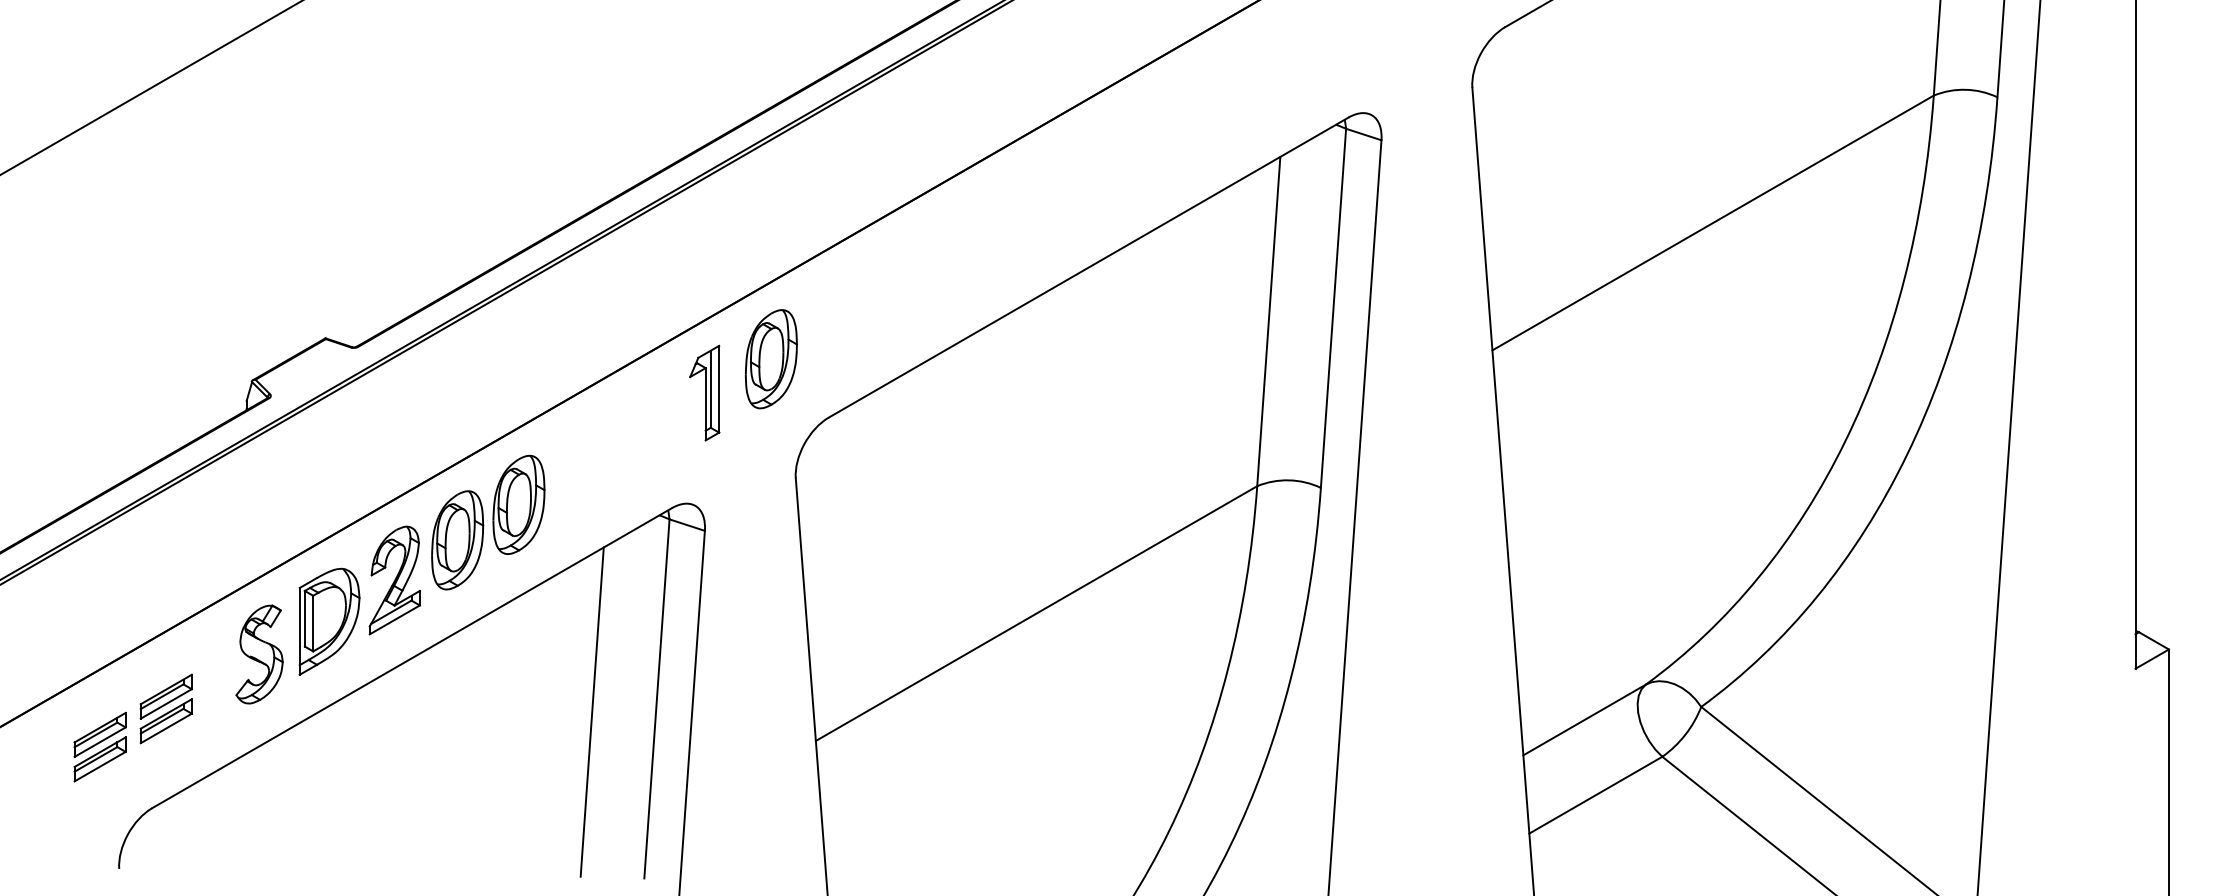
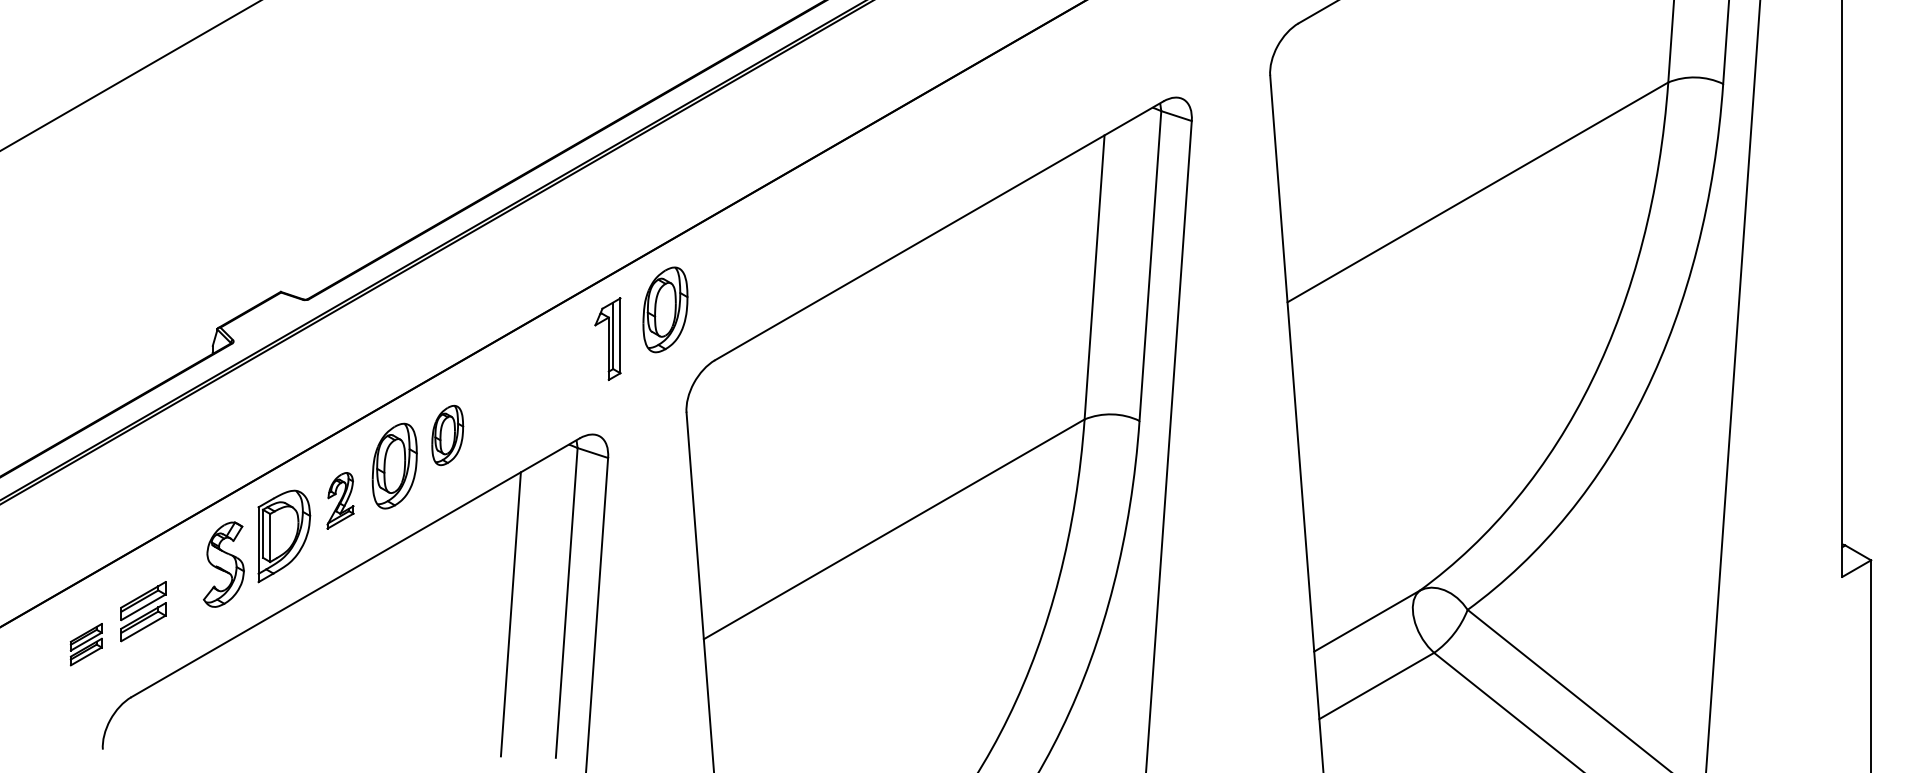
part: (518, 504) -> (447, 435), size x0.7
part: (394, 580) -> (340, 500), size x0.6
part: (99, 747) -> (85, 644), size x0.7

